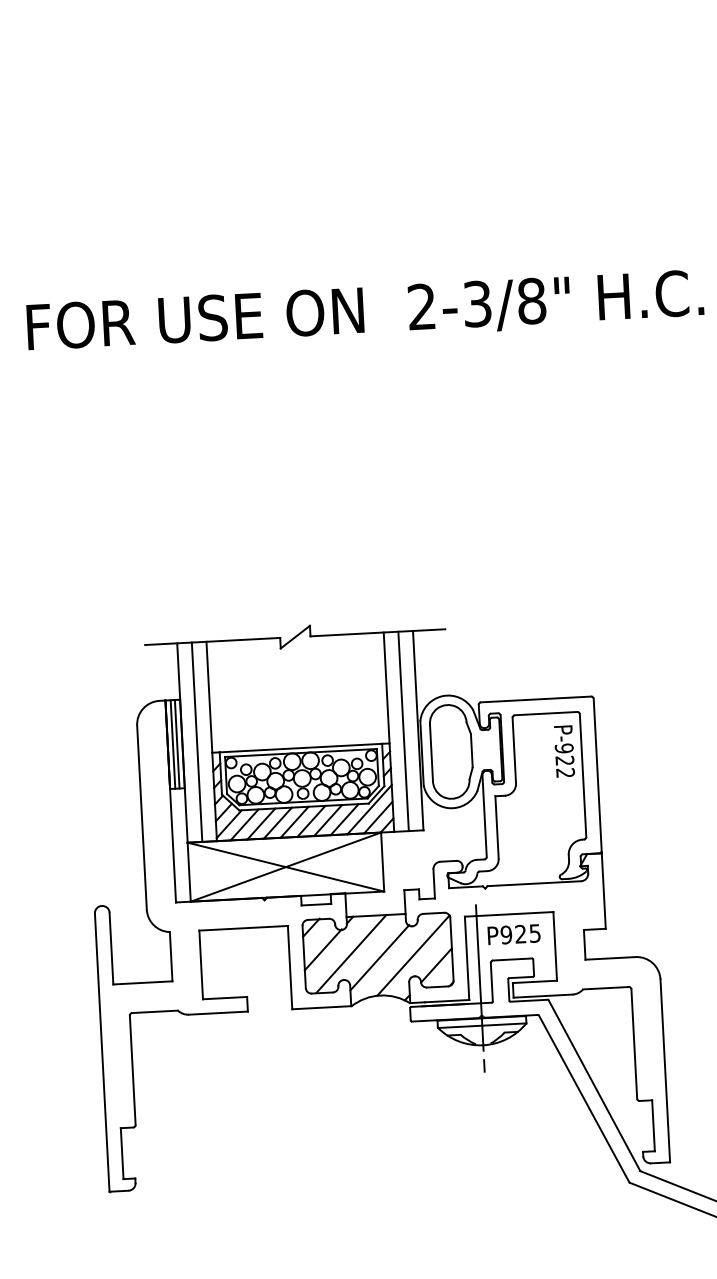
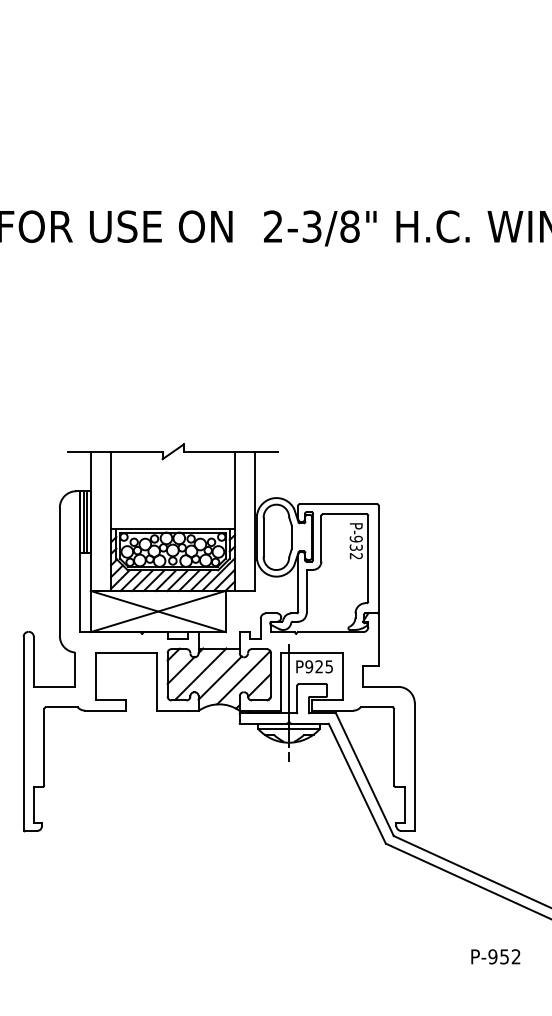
line: (404, 730) -> (245, 520), removed
line: (196, 740) -> (100, 520), removed
text: (563, 760) -> (355, 547), P-922 -> P-932

